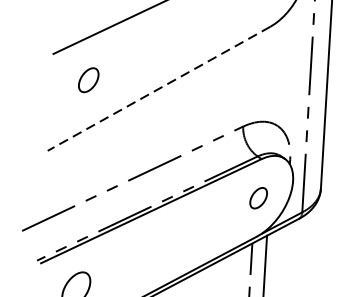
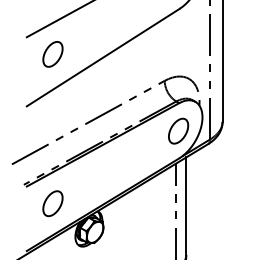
part: (88, 80) -> (52, 54), size x1.43
line: (159, 88) -> (103, 57), dashed -> solid
part: (258, 197) -> (178, 130), size x1.67

